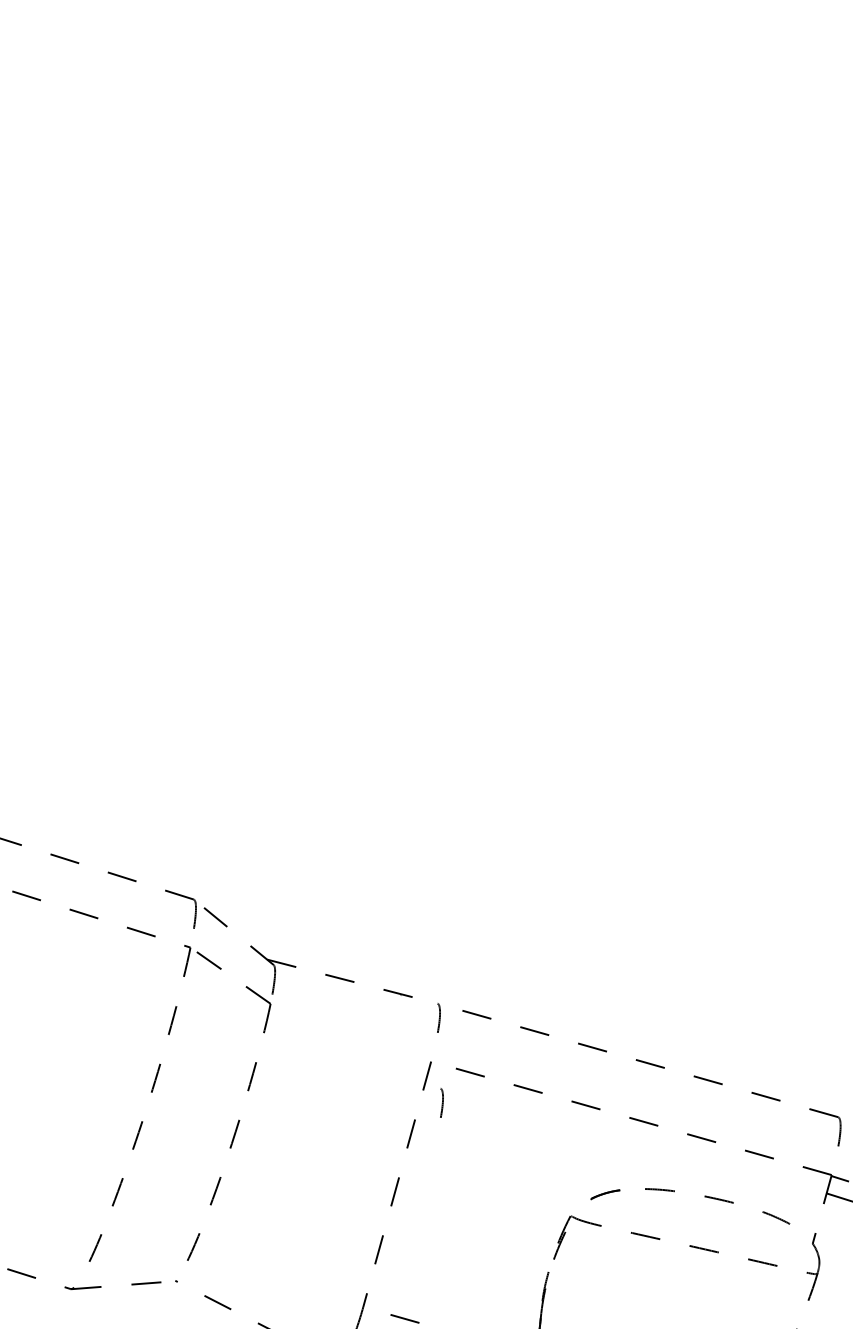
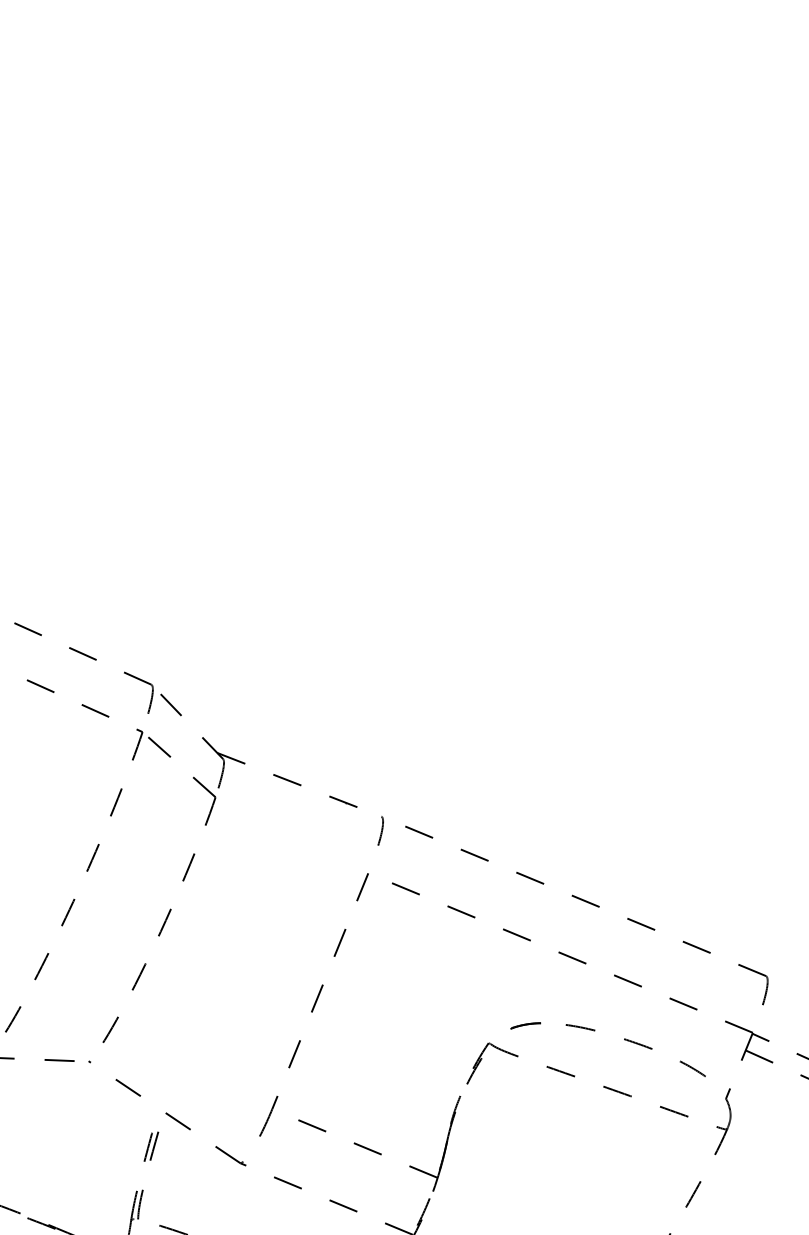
part: (441, 1102) -> (373, 915), removed

